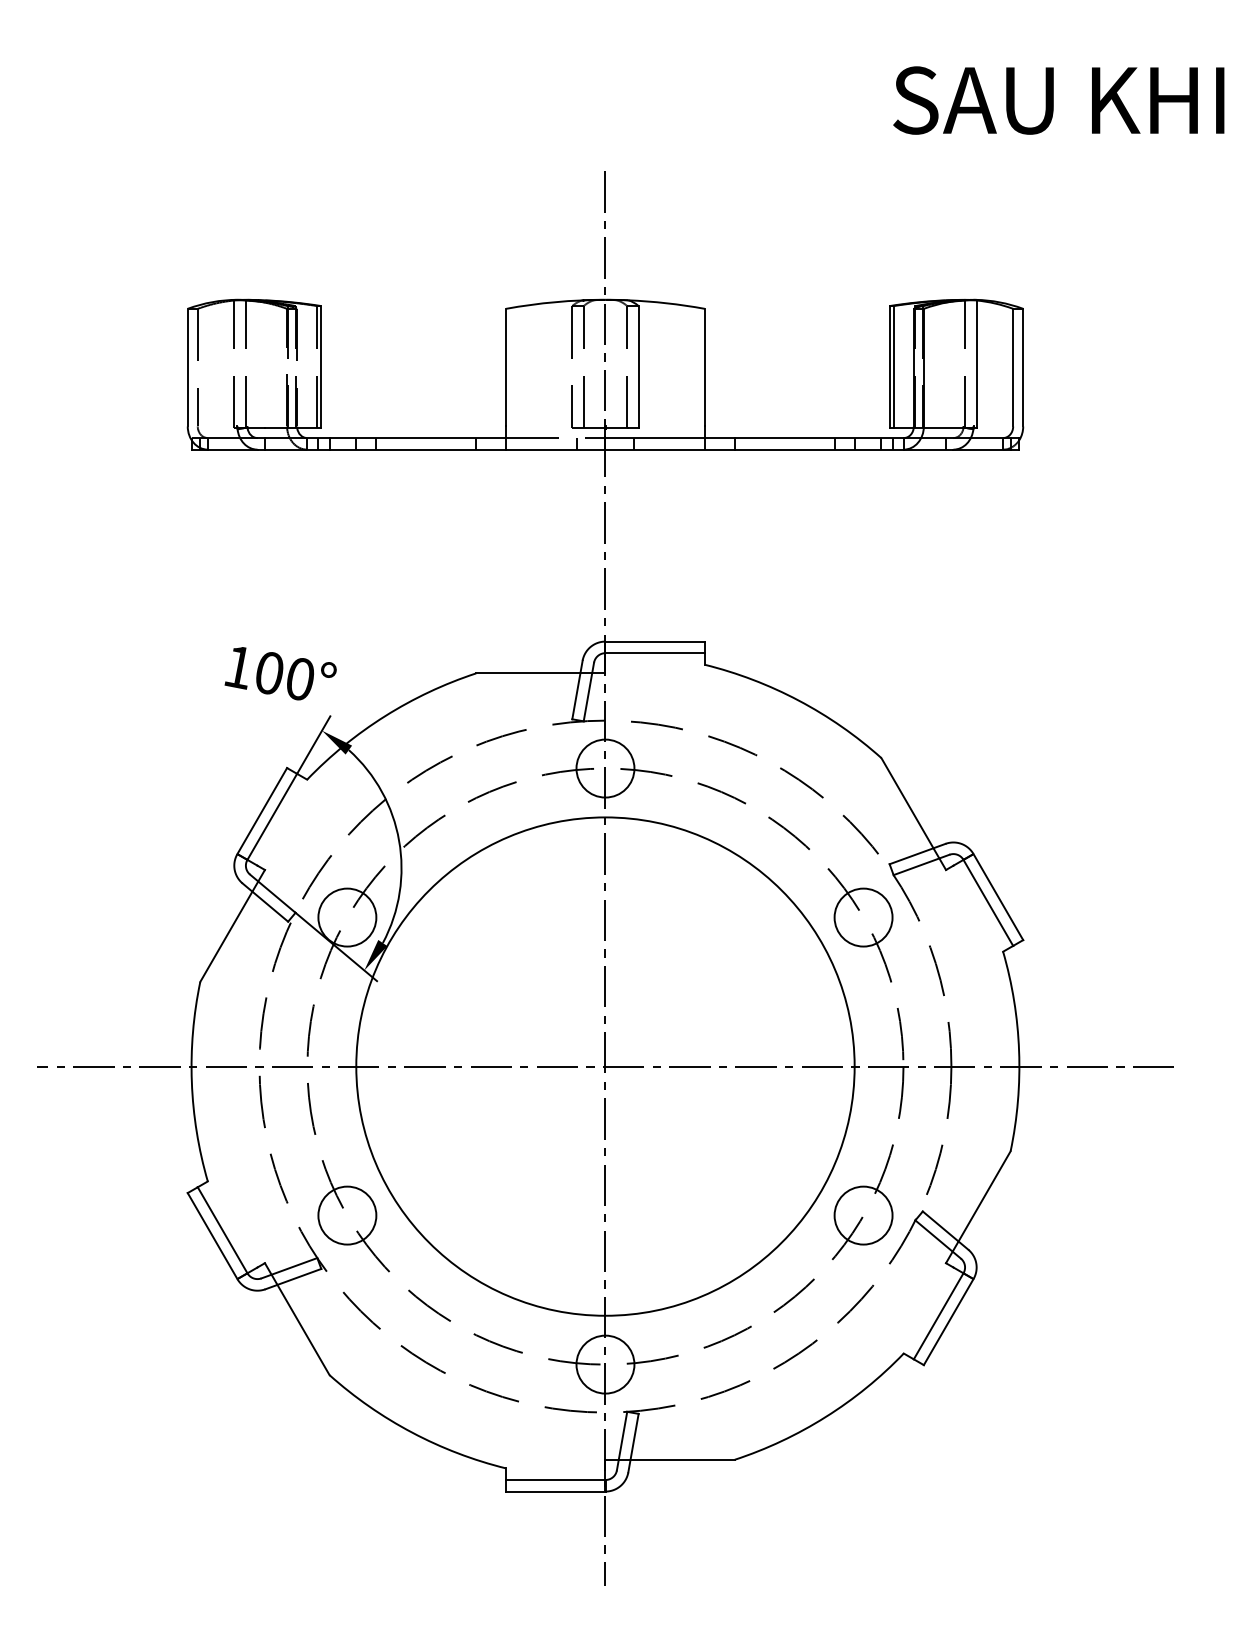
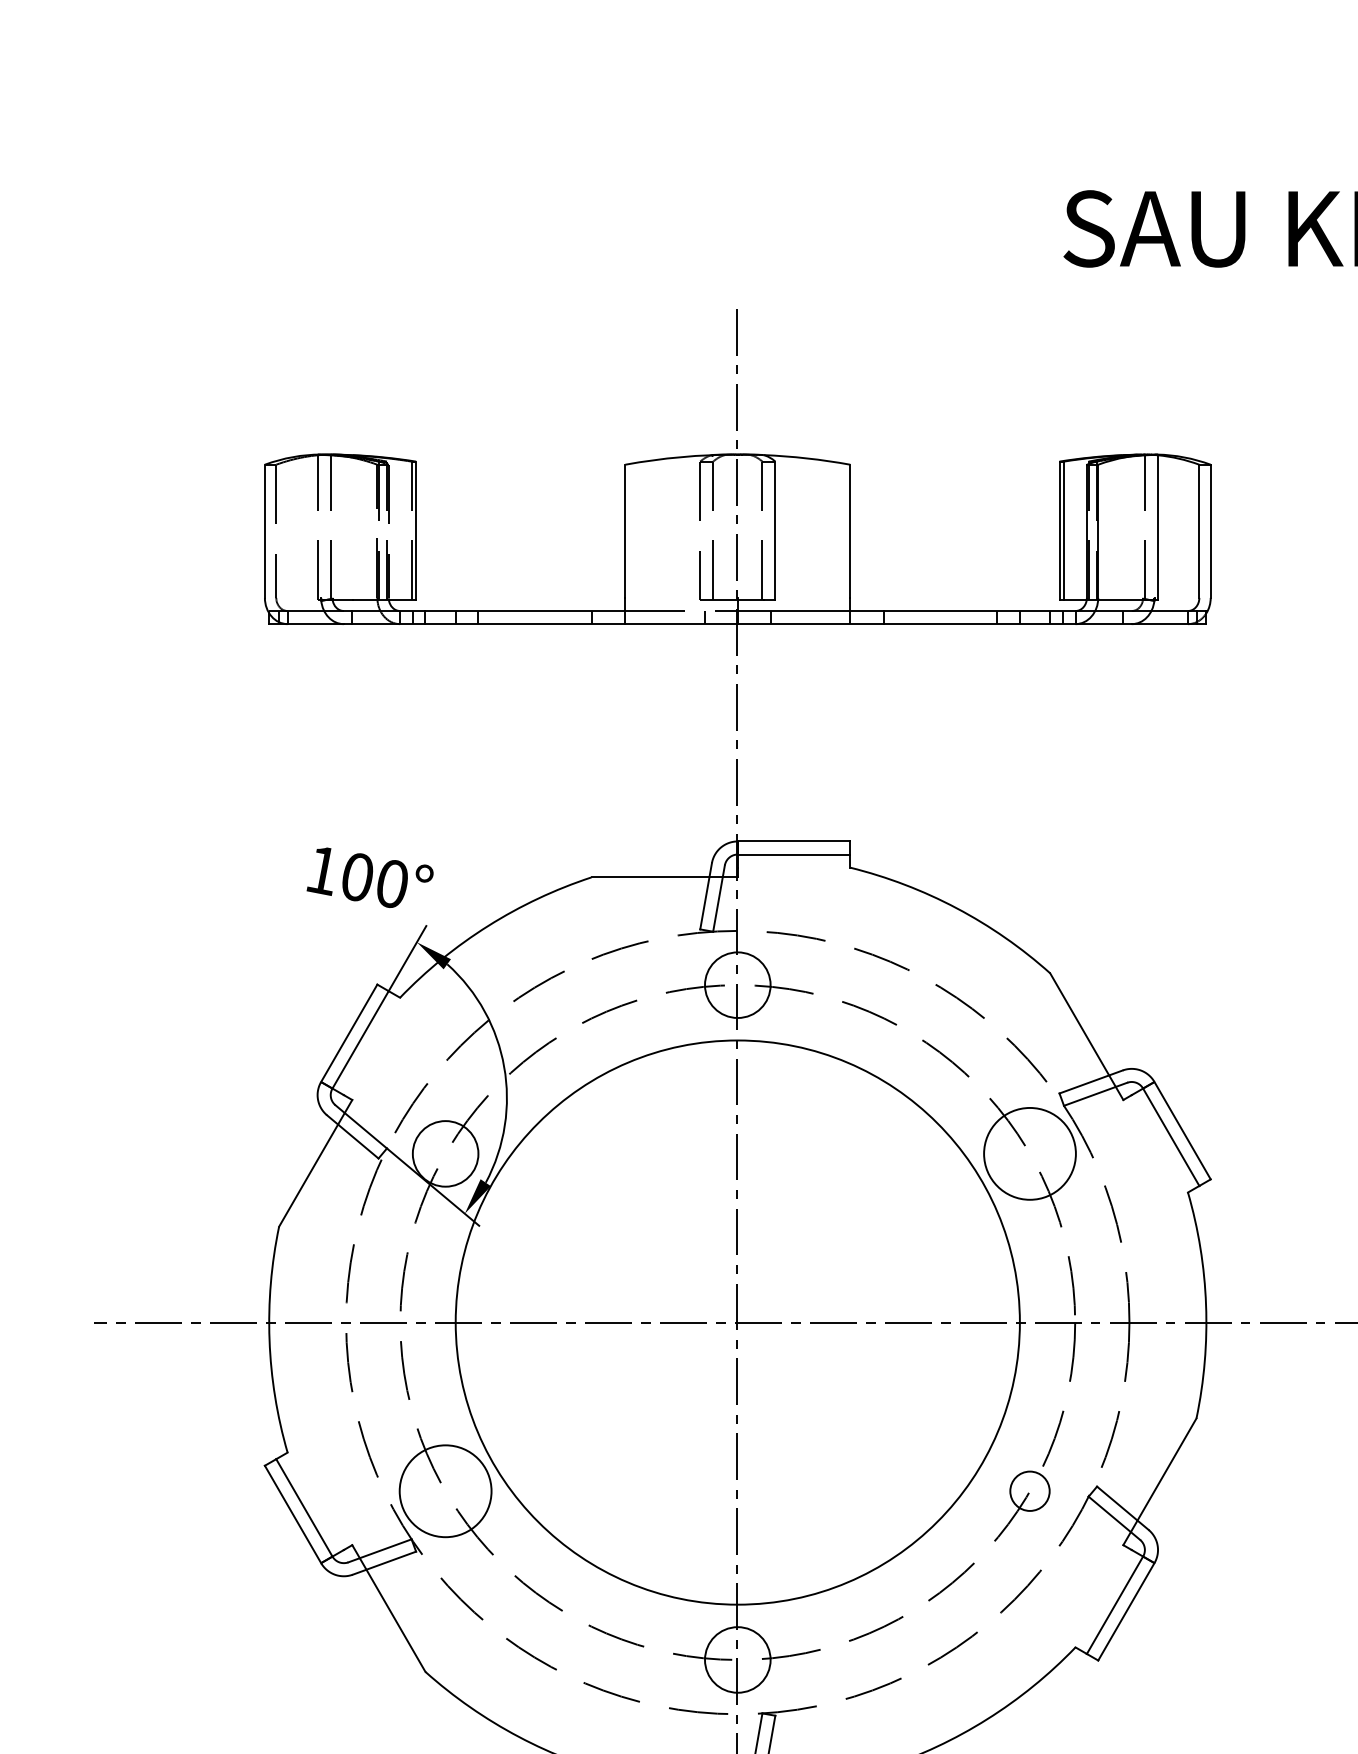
circle: (863, 917) -> (1029, 1153), size x1.4
circle: (347, 1215) -> (445, 1491), size x1.4
circle: (863, 1215) -> (1029, 1491), size x0.6

